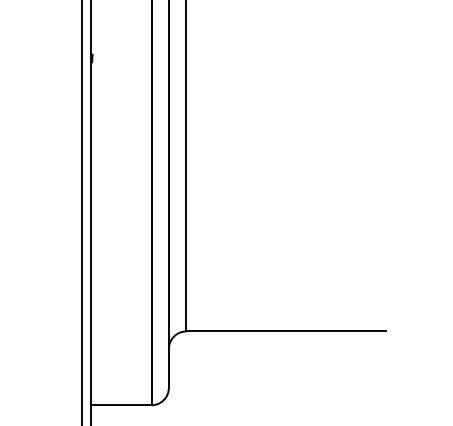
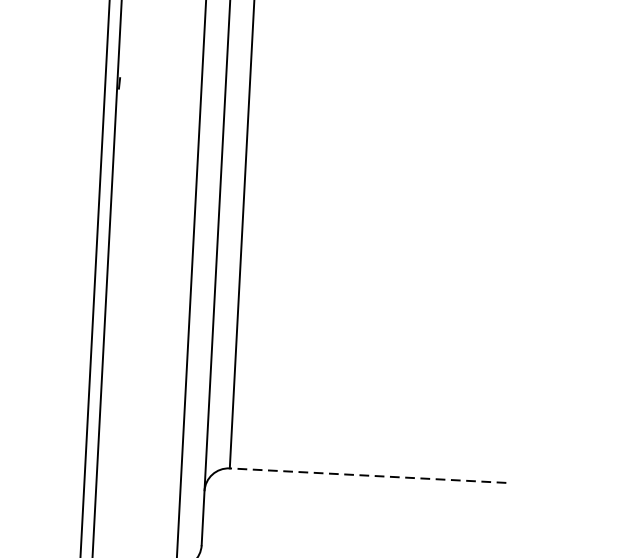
line: (286, 331) -> (368, 475), solid -> dashed

